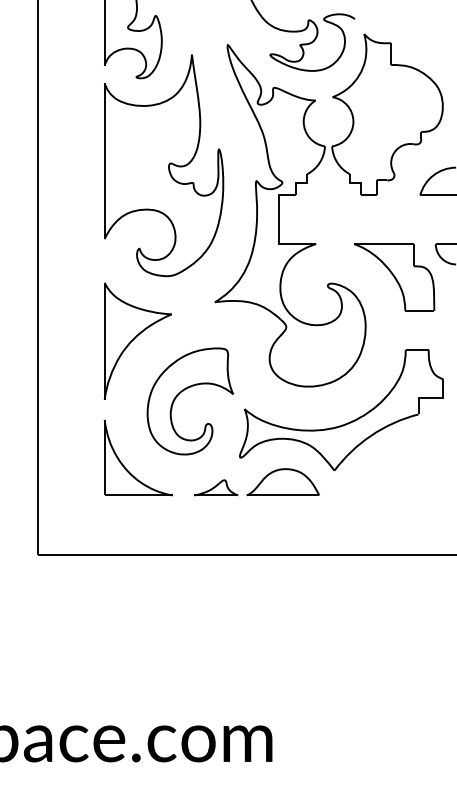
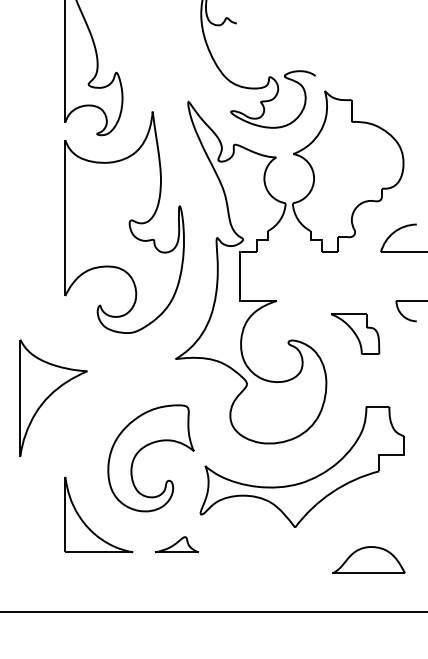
part: (394, 277) -> (355, 334), size x0.6
part: (137, 340) -> (53, 397), moved
part: (282, 482) -> (368, 560), moved

